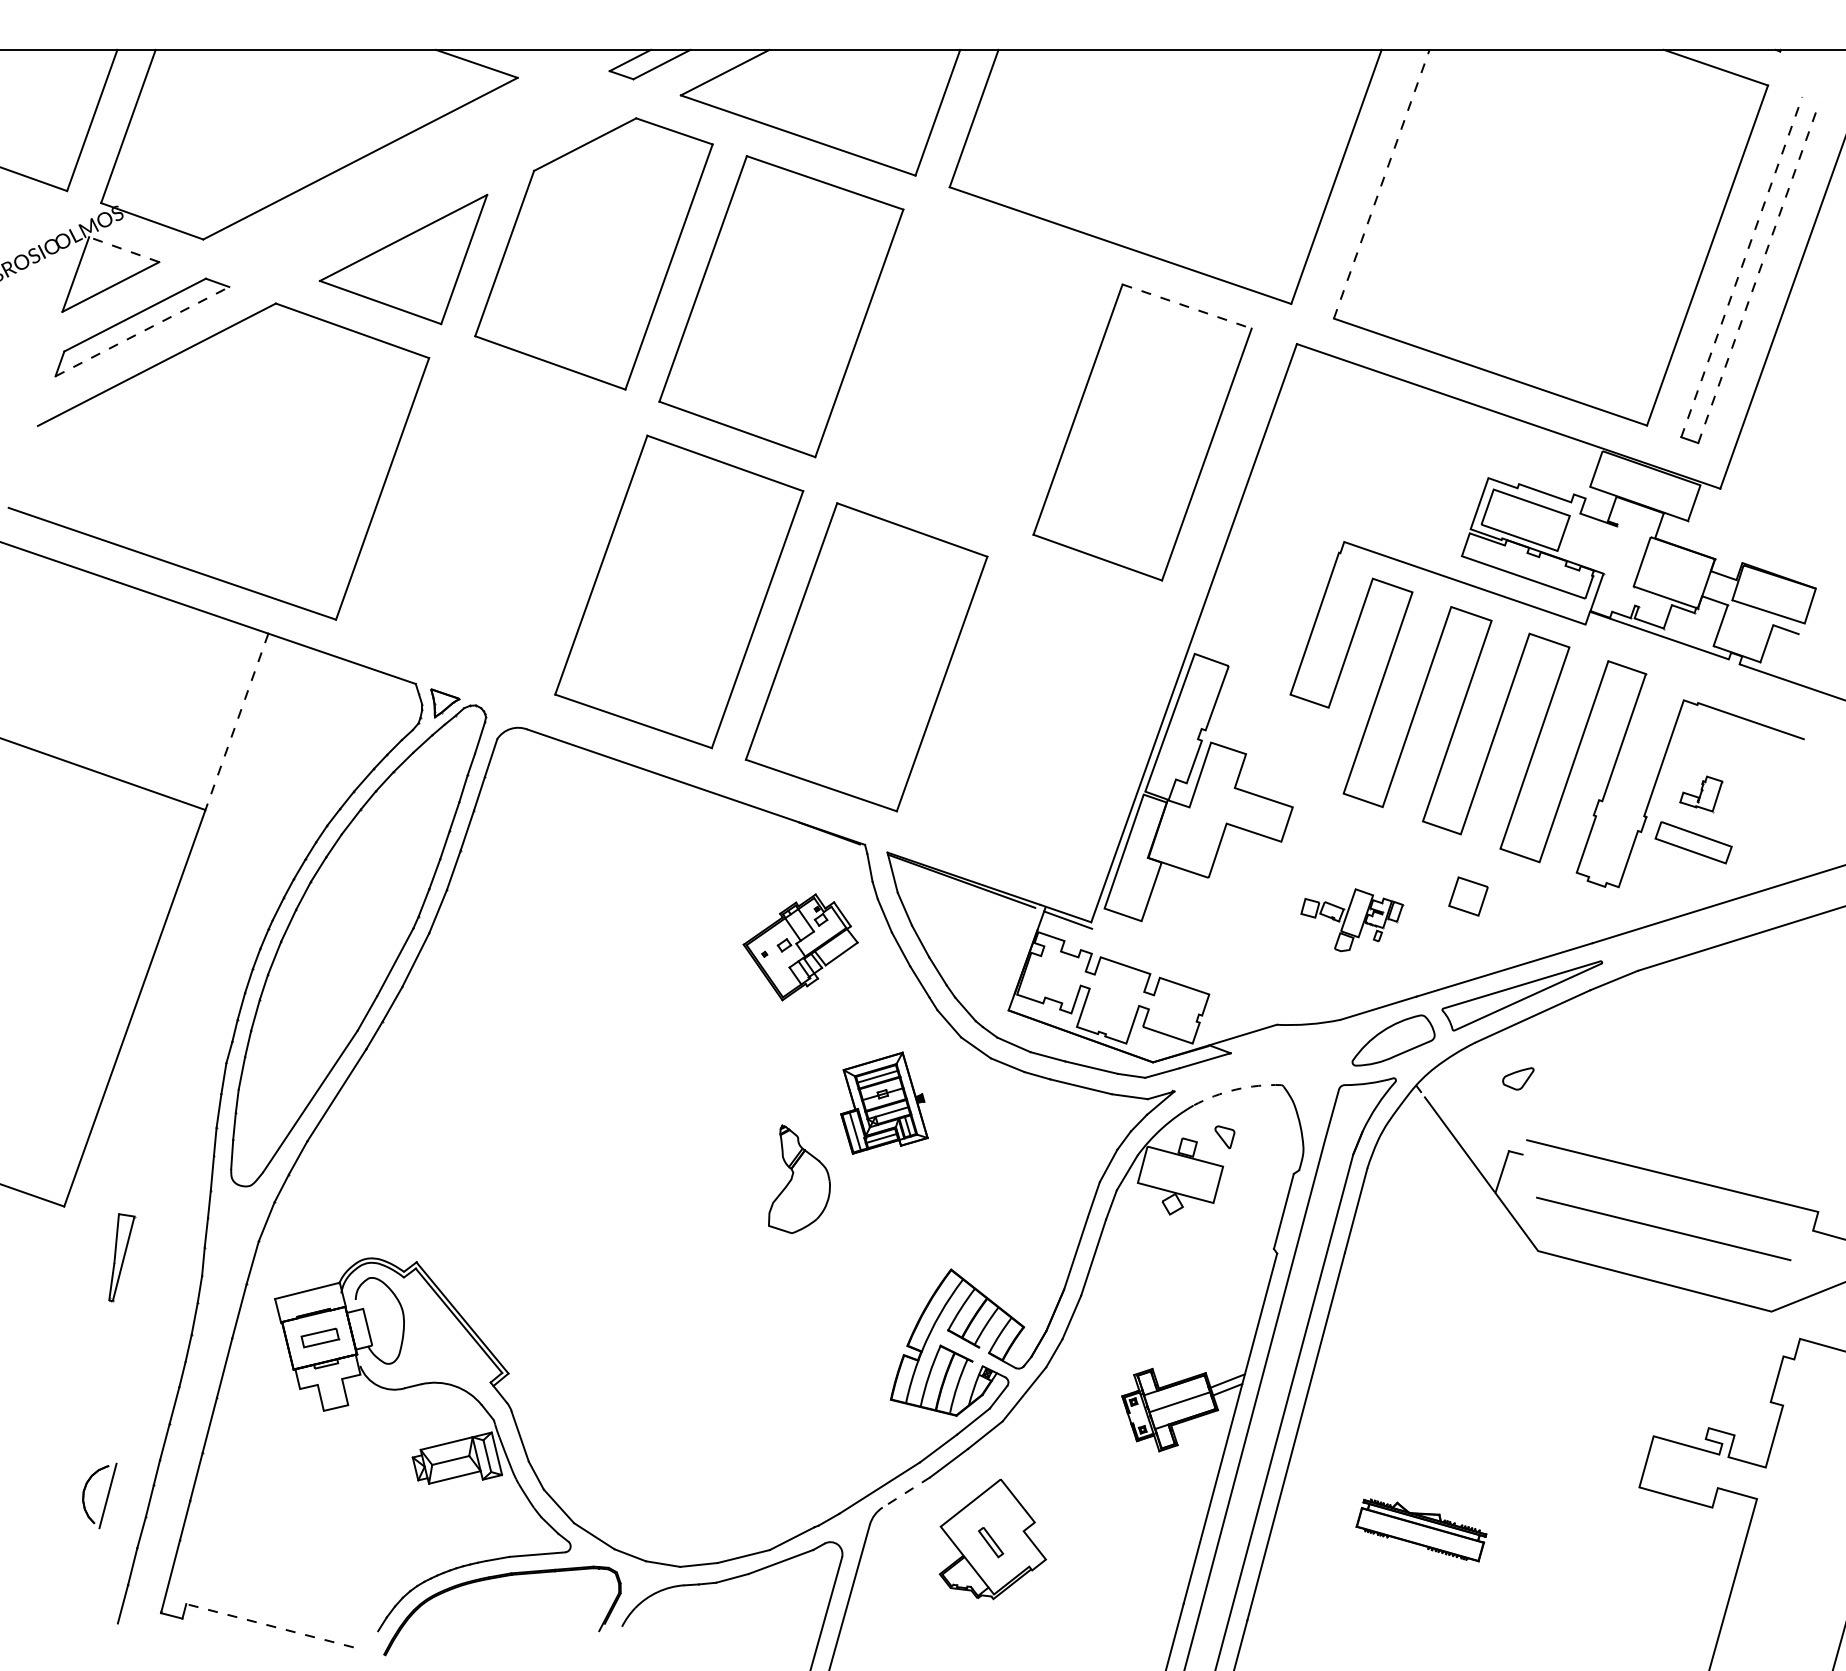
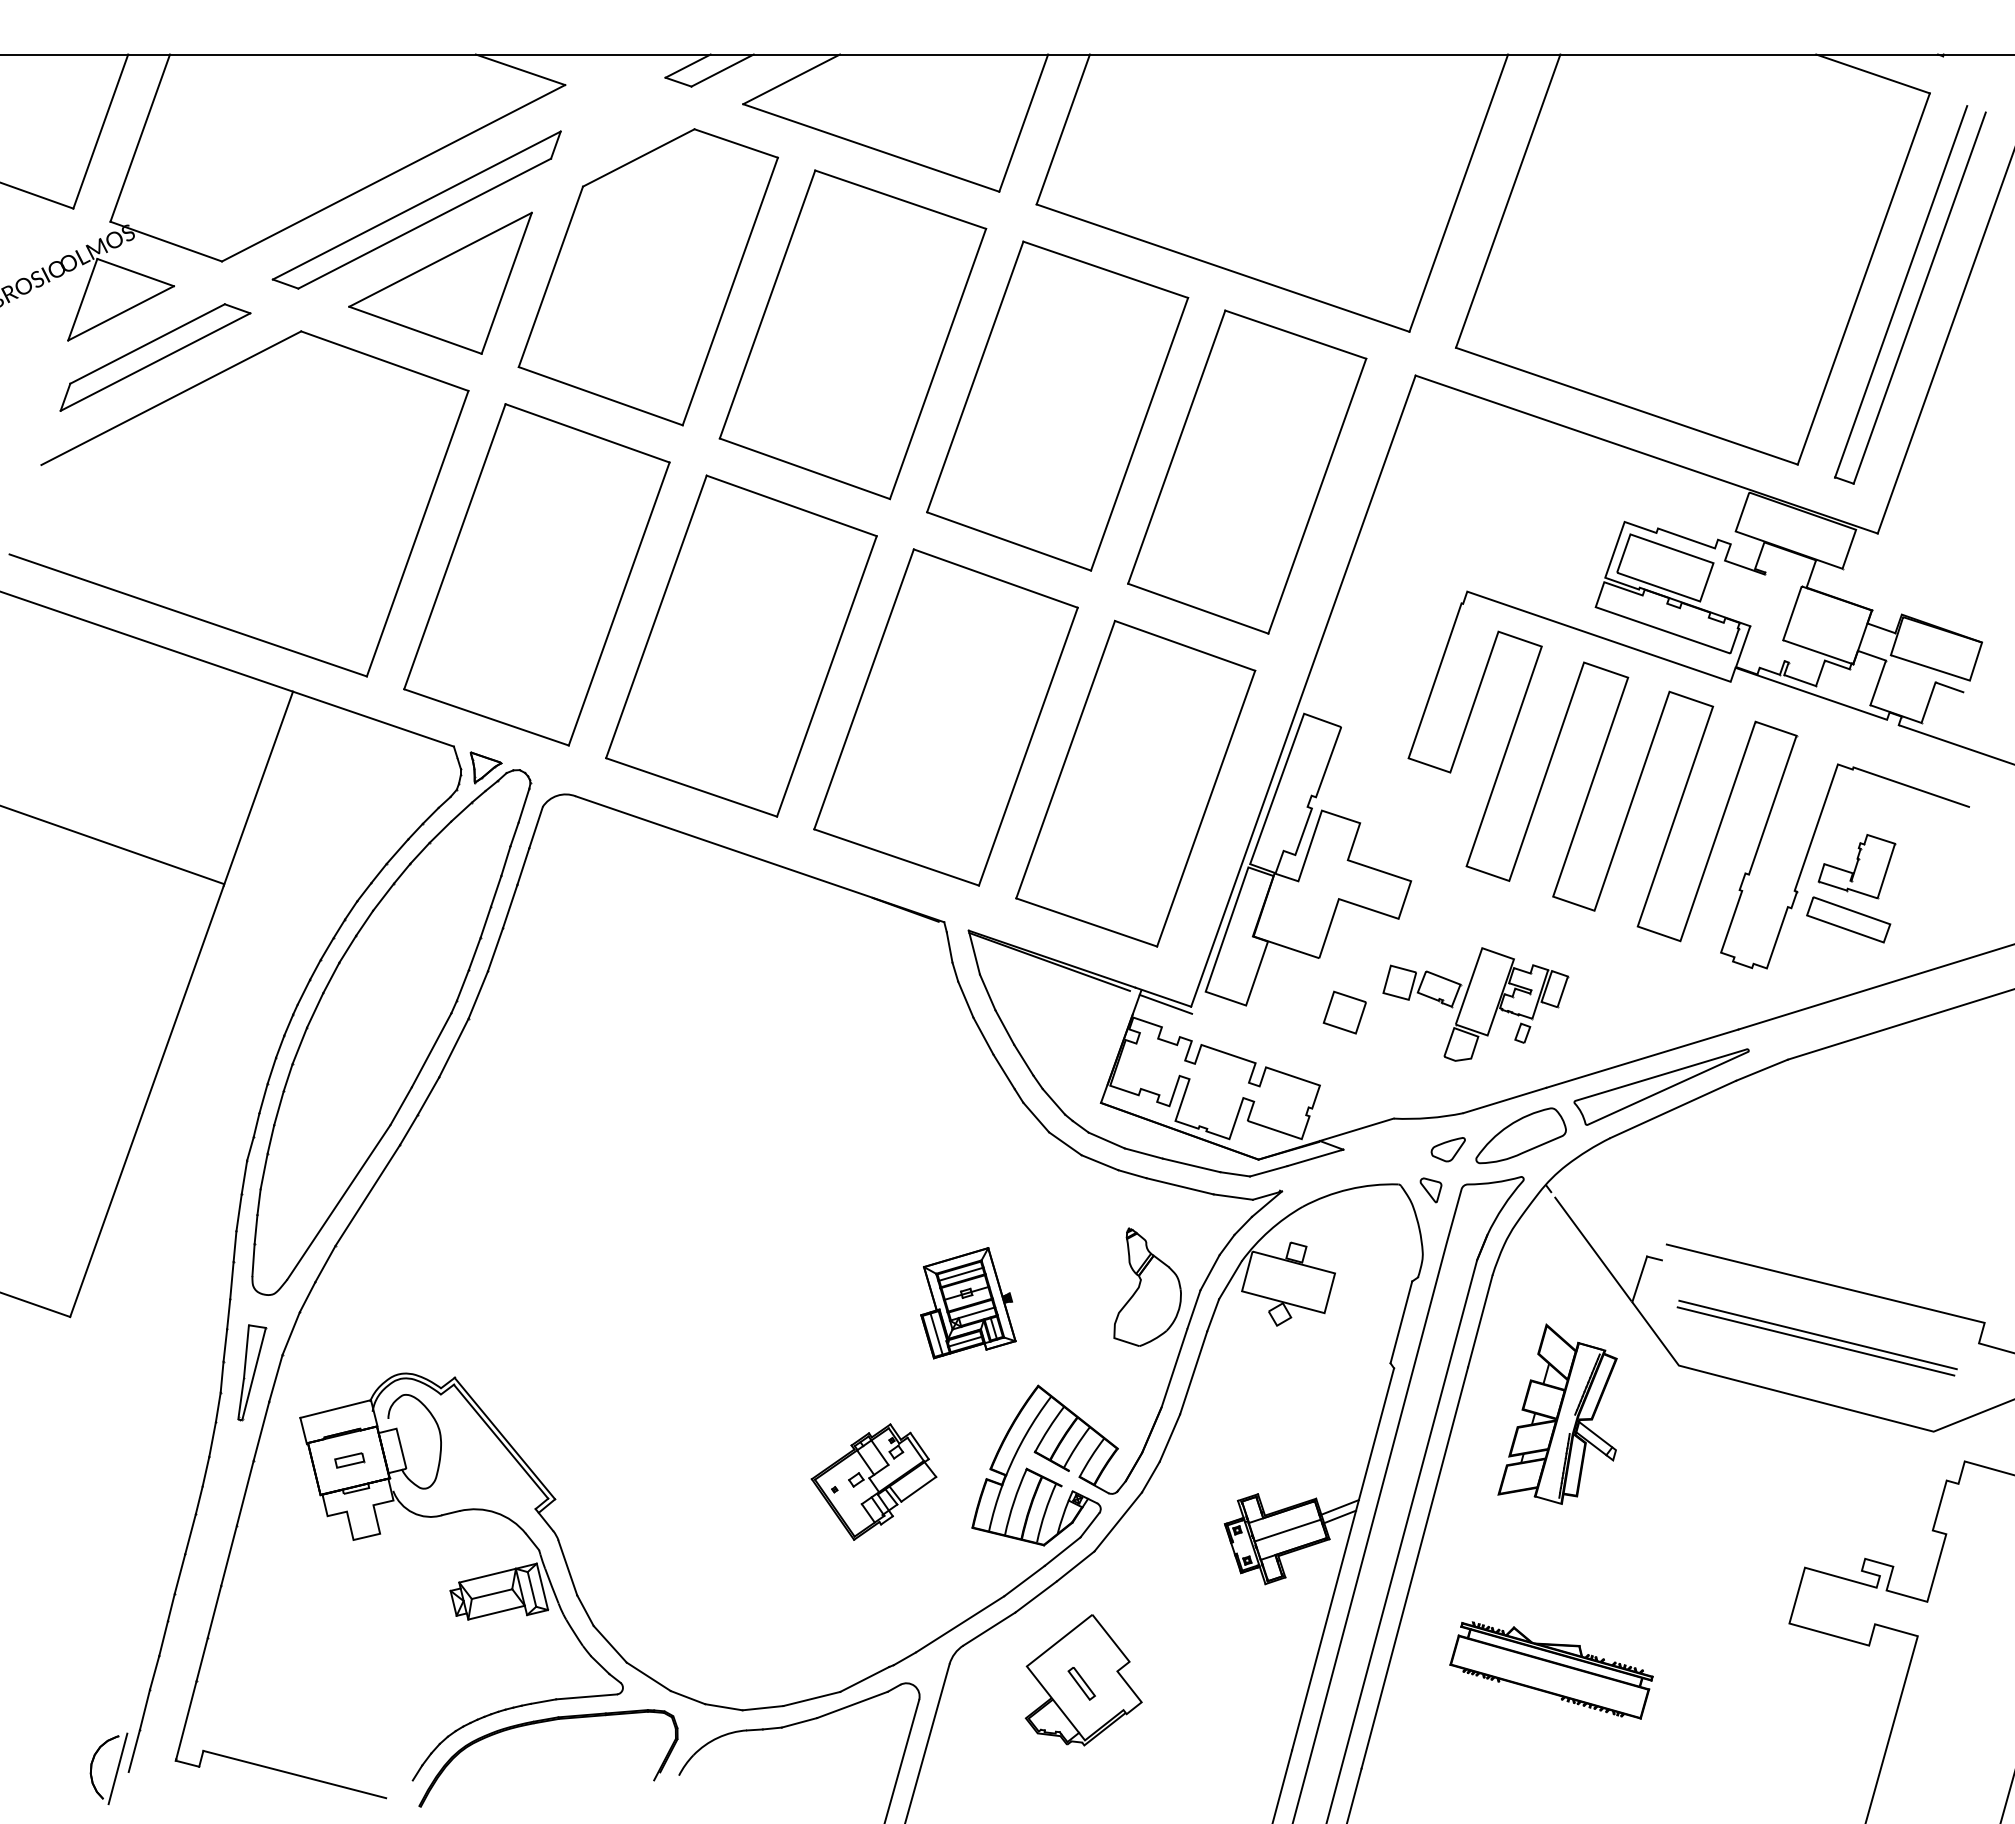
line: (1382, 184) -> (1508, 201), dashed -> solid
part: (381, 191) -> (416, 209), added
line: (124, 249) -> (135, 272), dashed -> solid
line: (1742, 266) -> (1901, 291), dashed -> solid
line: (1758, 272) -> (1919, 297), dashed -> solid
line: (1187, 306) -> (1296, 334), dashed -> solid
line: (142, 332) -> (155, 362), dashed -> solid
part: (968, 371) -> (1057, 405), added
part: (491, 526) -> (536, 574), added
part: (1040, 717) -> (1135, 783), added
line: (236, 723) -> (258, 789), dashed -> solid
part: (1700, 793) -> (1856, 866), size x1.67
part: (1468, 896) -> (1344, 1012), moved
part: (1351, 920) -> (1475, 1004), size x1.67
part: (800, 946) -> (873, 1481), moved
part: (1517, 1078) -> (1447, 1149), moved
arc: (1236, 1089) -> (1349, 1189), dashed -> solid
part: (884, 1103) -> (968, 1303), moved
part: (1224, 1137) -> (1430, 1190), moved
part: (799, 1178) -> (1147, 1286), moved
line: (1665, 1222) -> (1817, 1334), added
part: (122, 1257) -> (252, 1372), moved
part: (1426, 1294) -> (1557, 1413), added
part: (320, 1338) -> (349, 1460), size x0.71
line: (906, 1491) -> (989, 1628), dashed -> solid
part: (106, 1496) -> (116, 1769), moved
part: (1421, 1530) -> (1551, 1670), size x1.43
line: (269, 1625) -> (294, 1774), dashed -> solid

